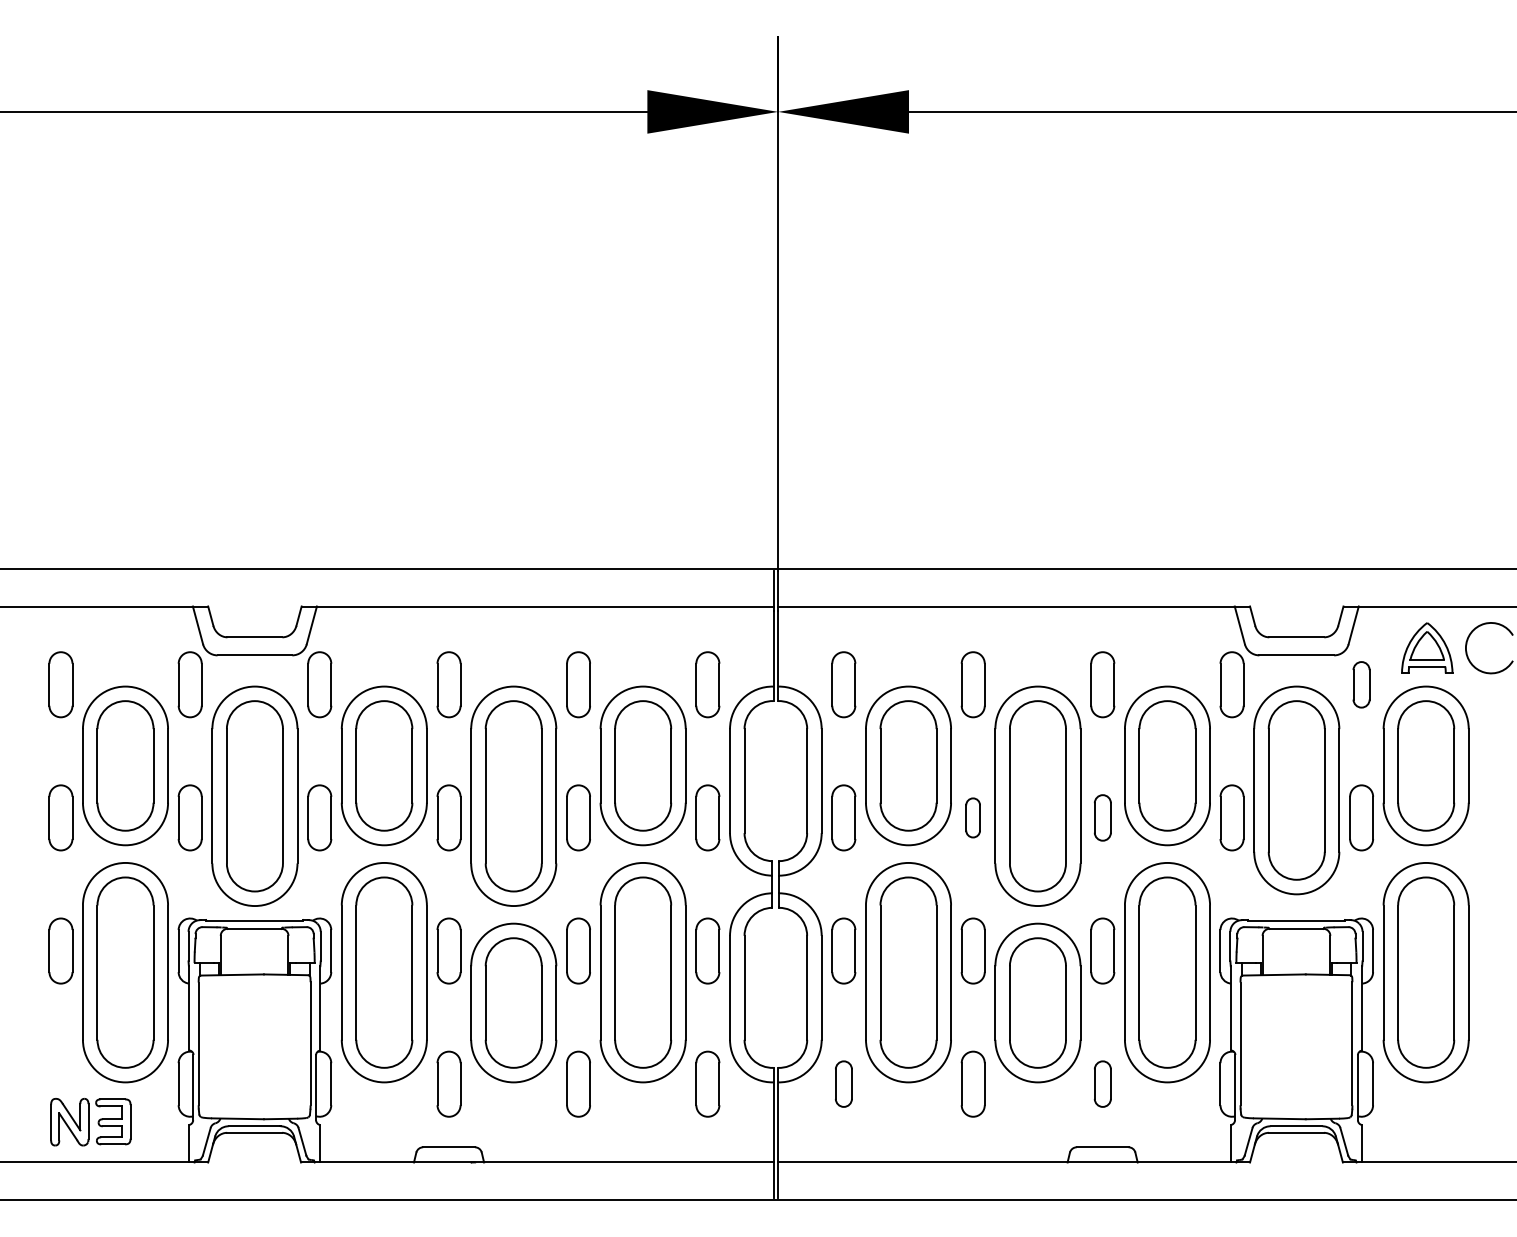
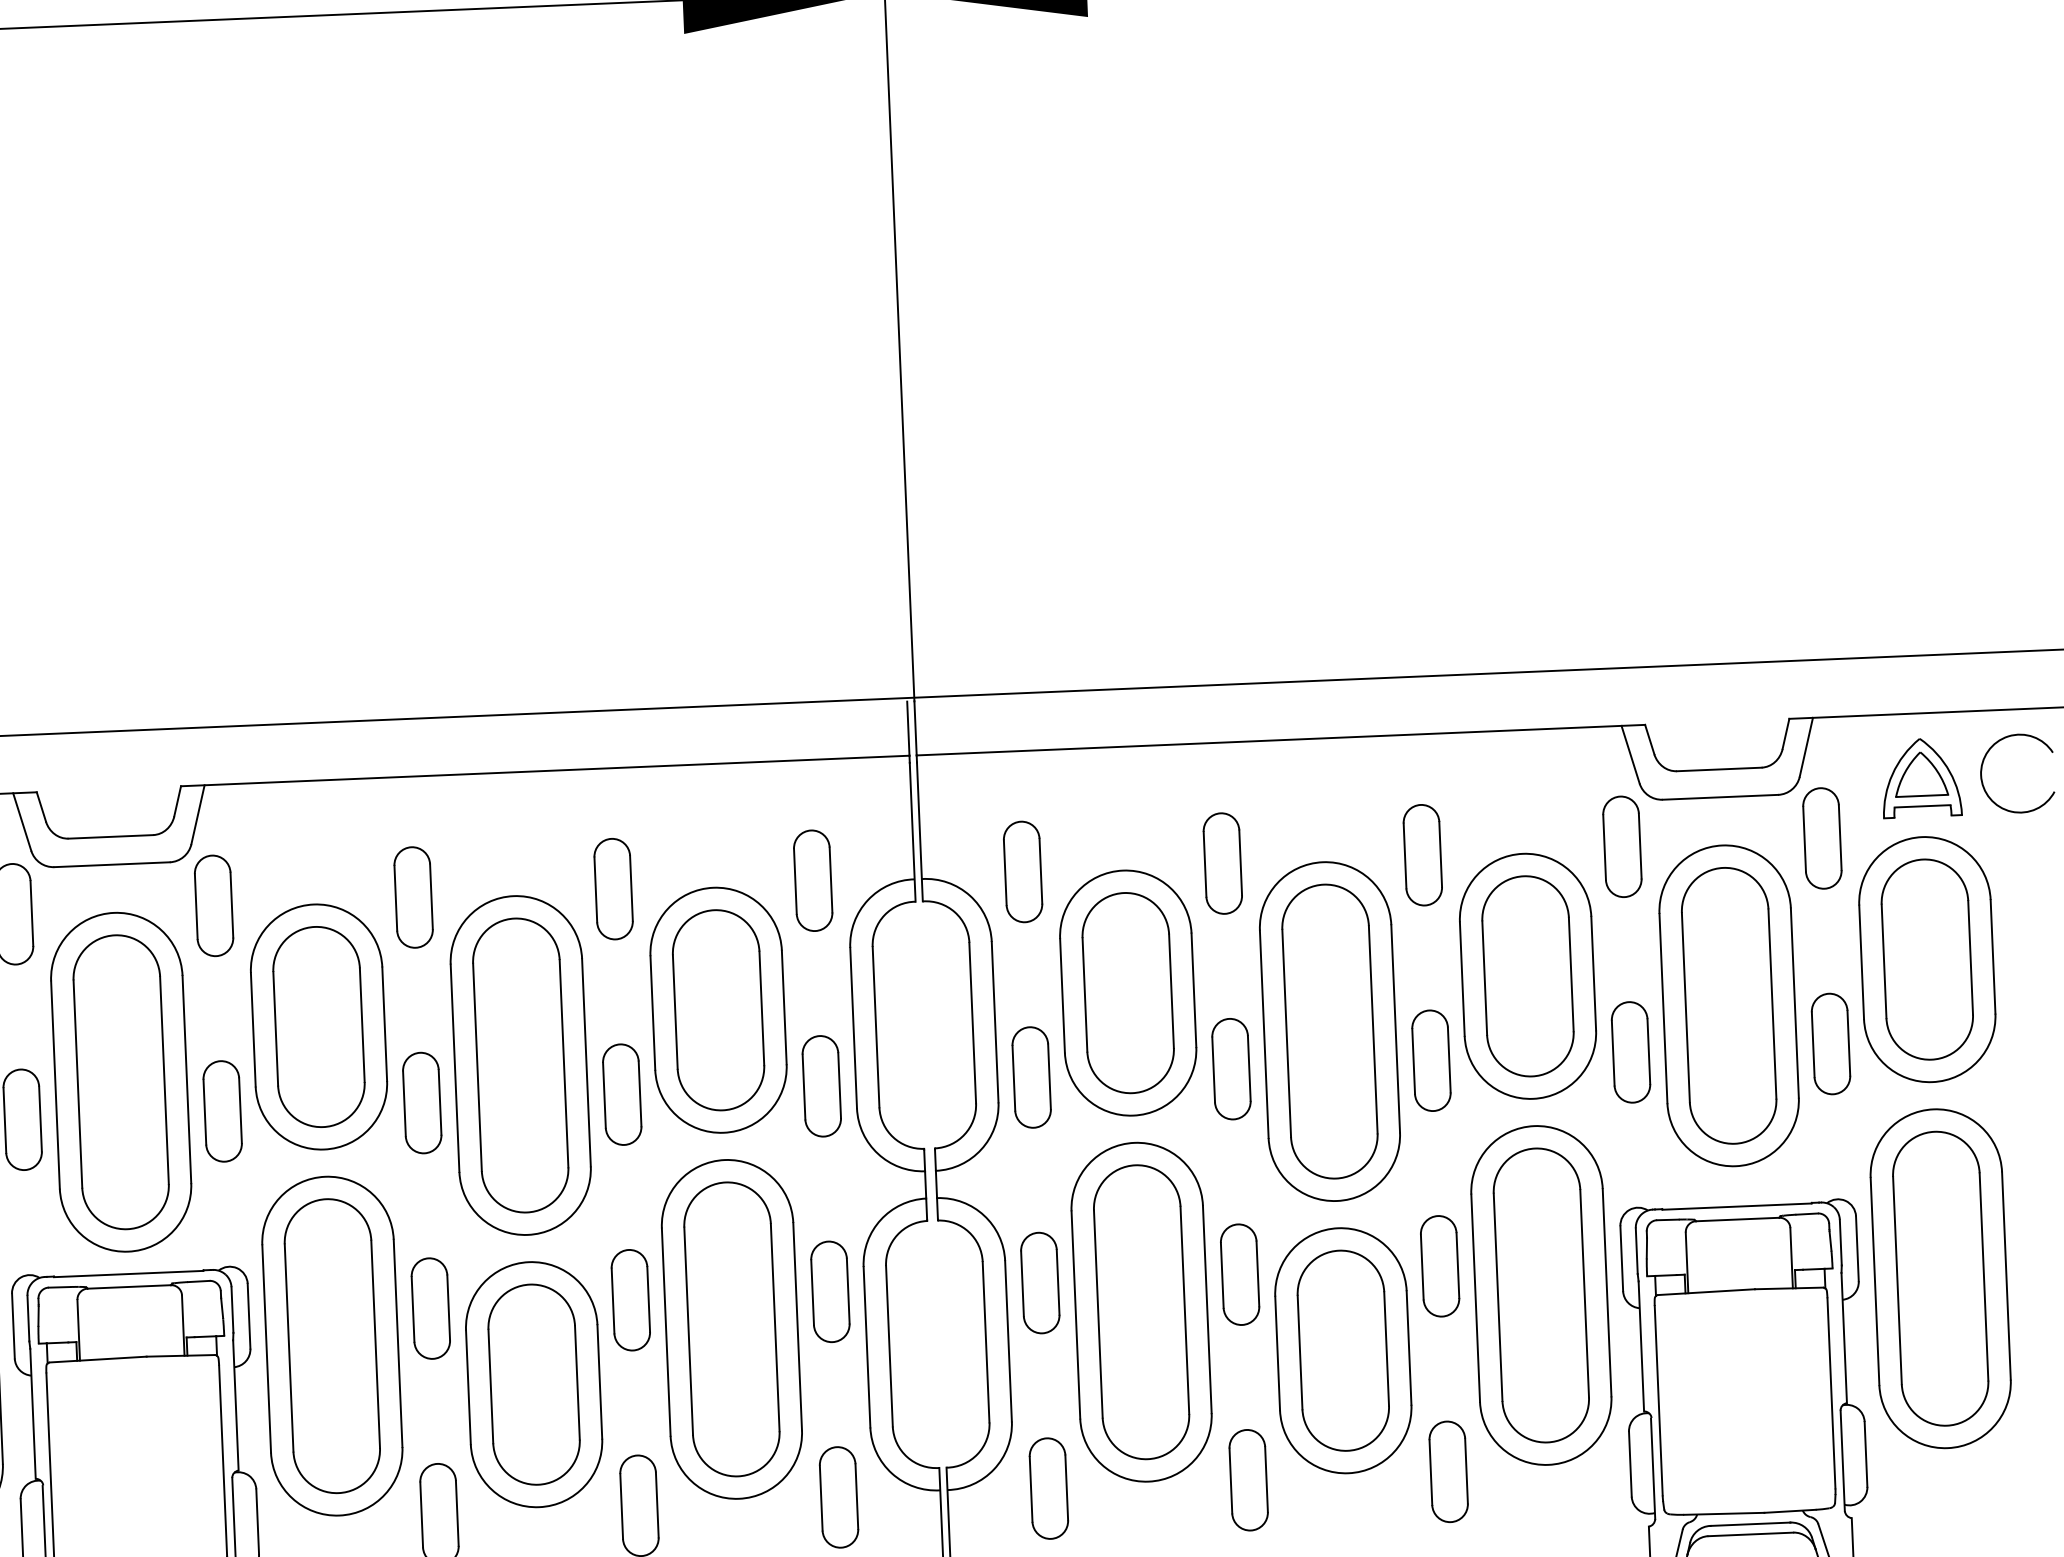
part: (1361, 684) -> (1822, 838), size x1.43
part: (972, 817) -> (1230, 1068), size x1.67
part: (1102, 817) -> (1430, 1060), size x1.43
part: (843, 1083) -> (1048, 1487), size x1.43
part: (1102, 1083) -> (1448, 1470), size x1.43

